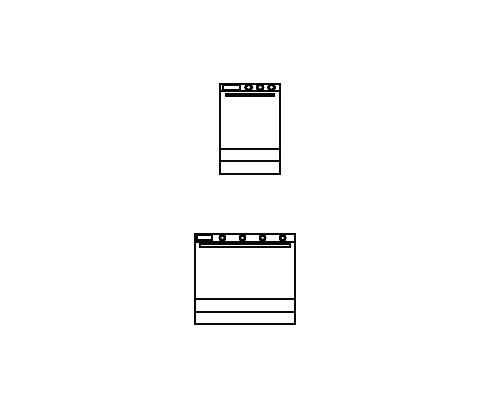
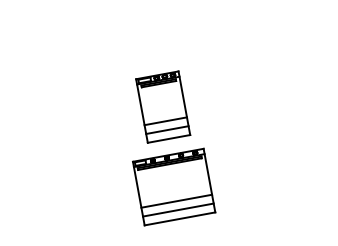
part: (249, 128) -> (162, 107), moved

